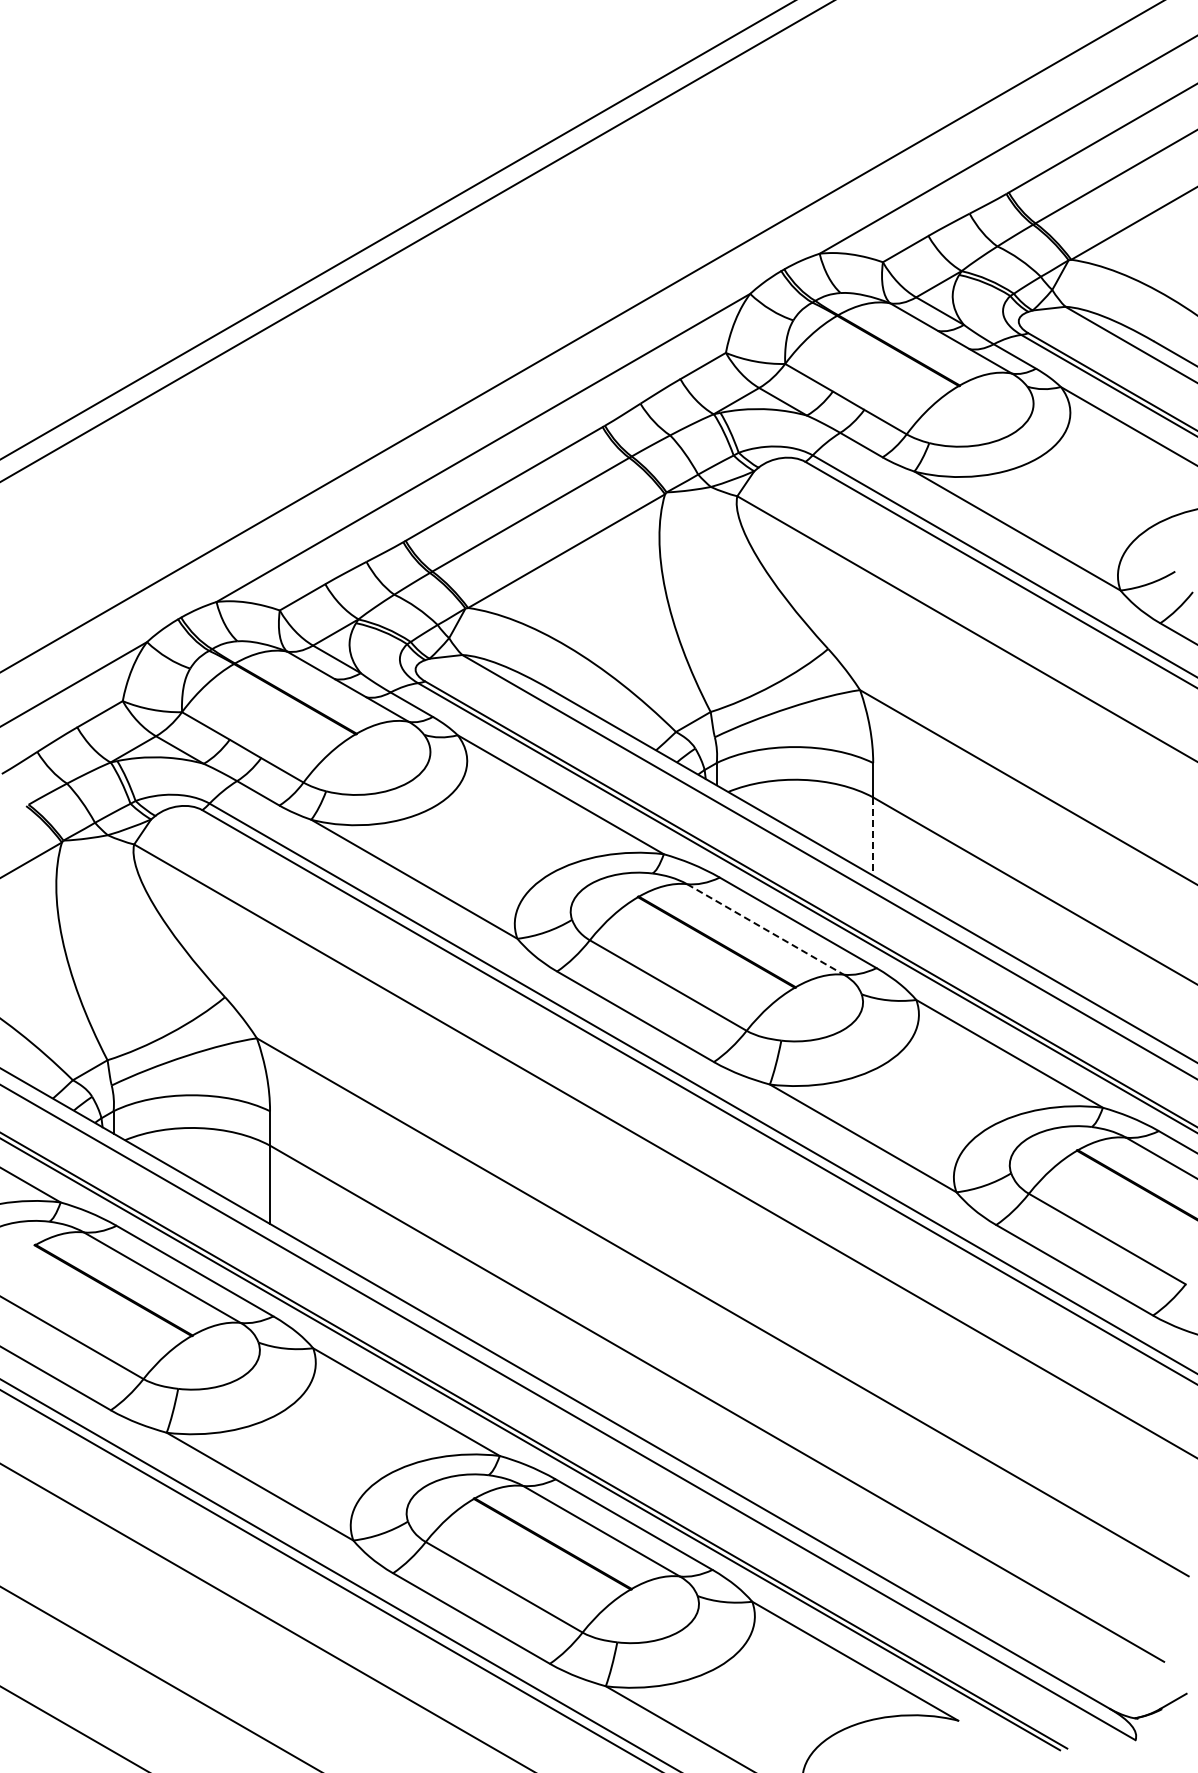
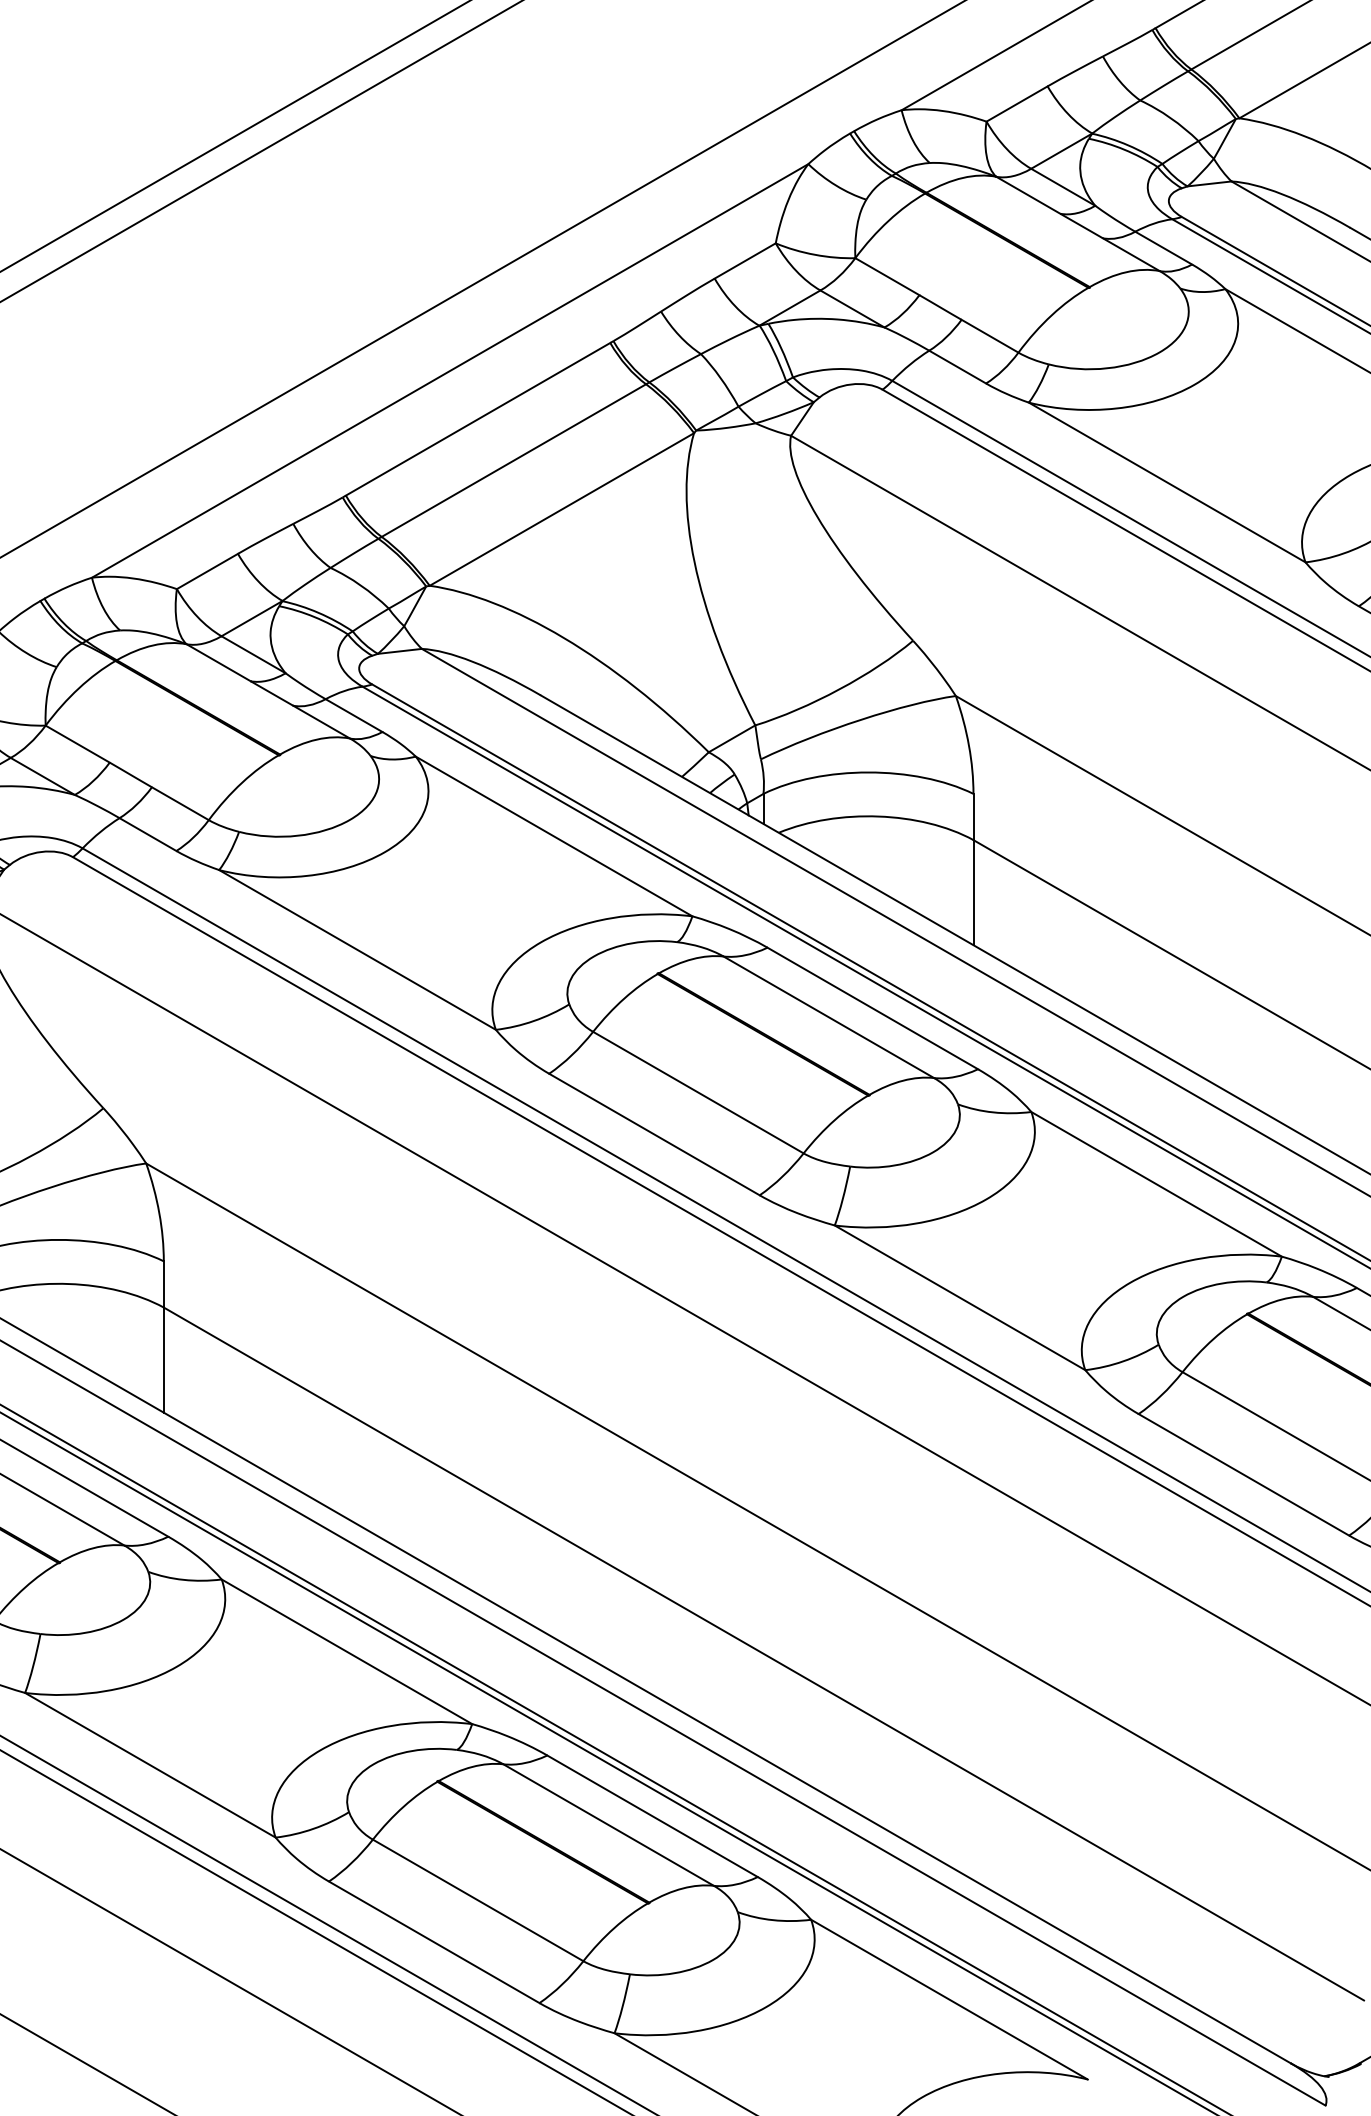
line: (873, 837) -> (973, 893), dashed -> solid
line: (765, 929) -> (828, 1017), dashed -> solid

